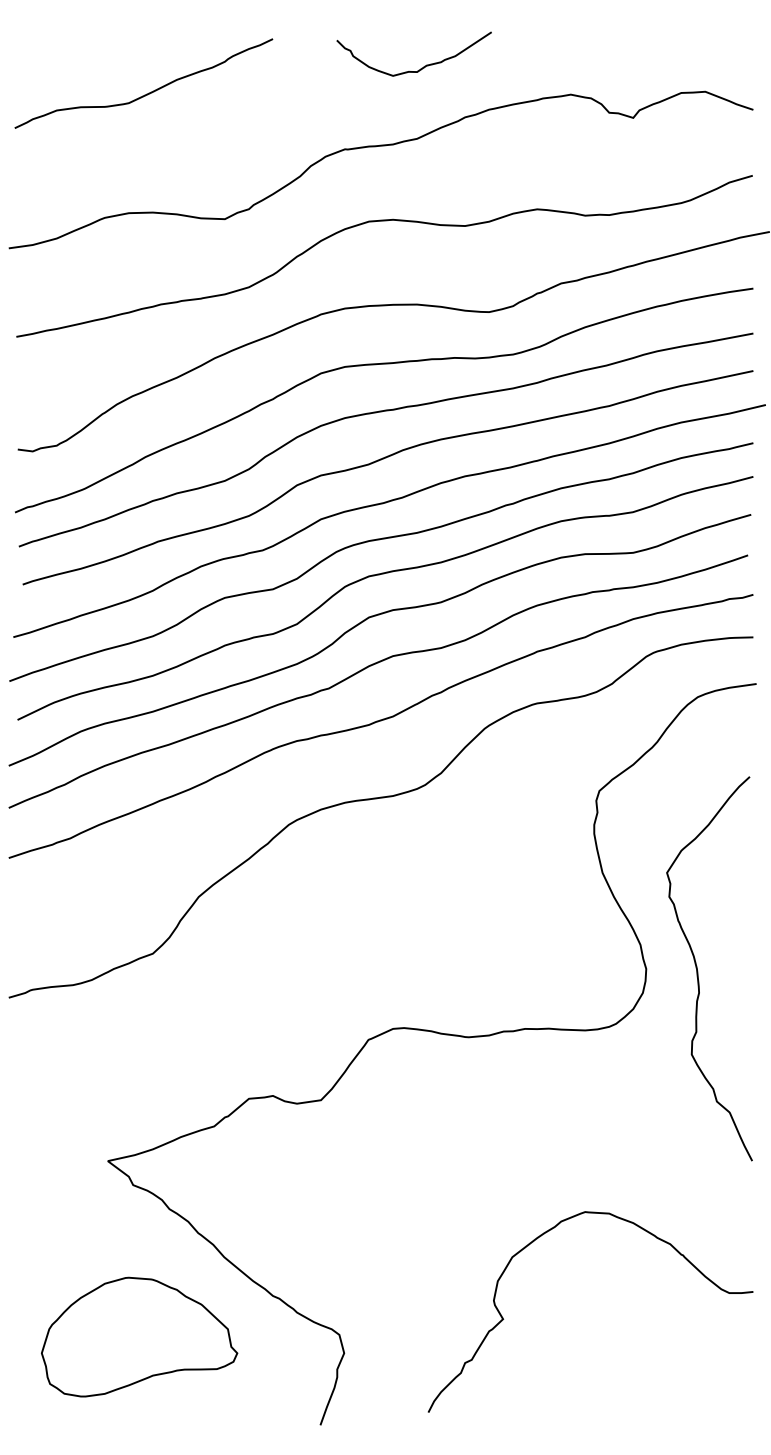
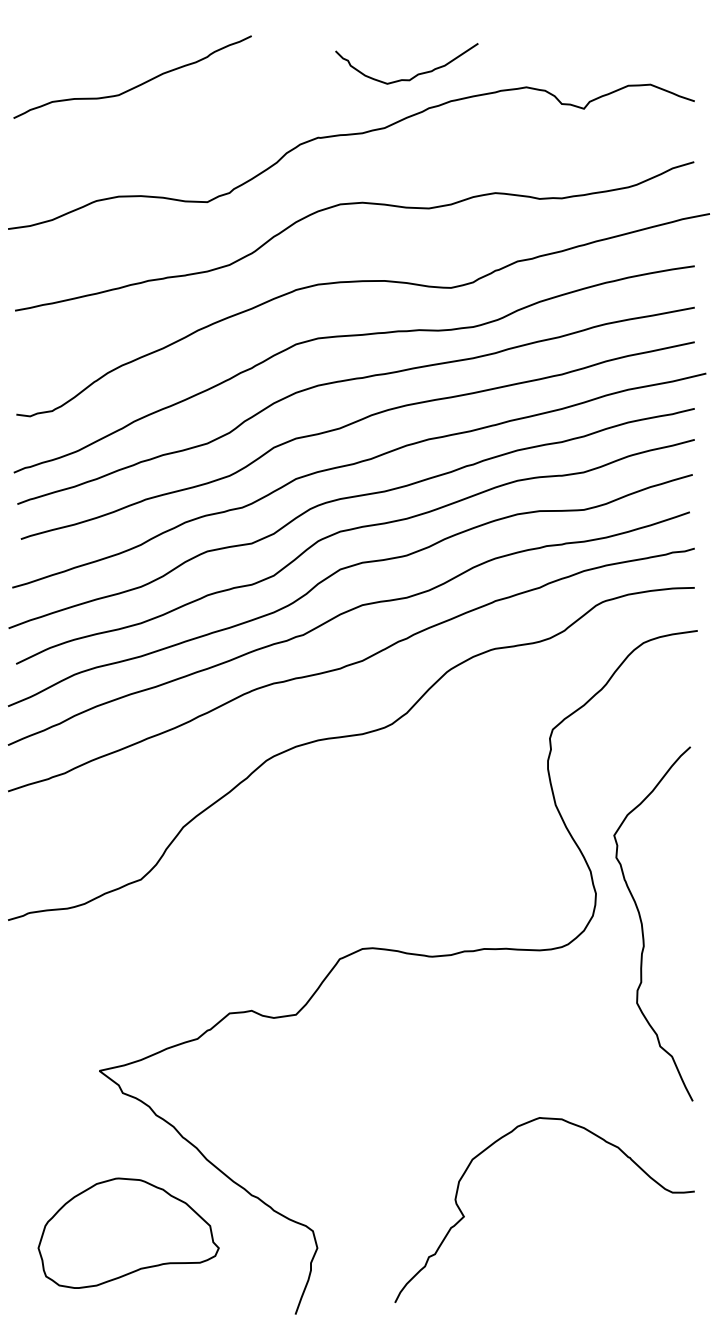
curve: (423, 66) -> (415, 75), moved
curve: (698, 971) -> (643, 926), moved

